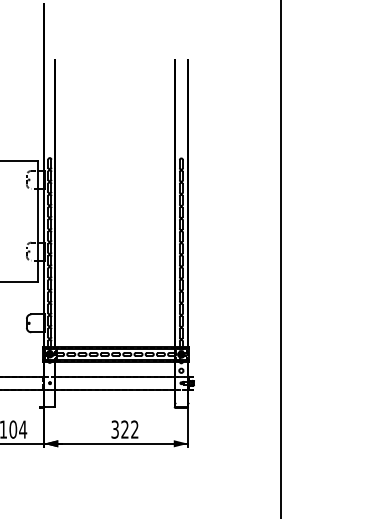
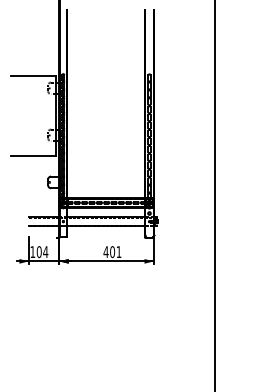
text: (124, 430) -> (112, 252), 322 -> 401

